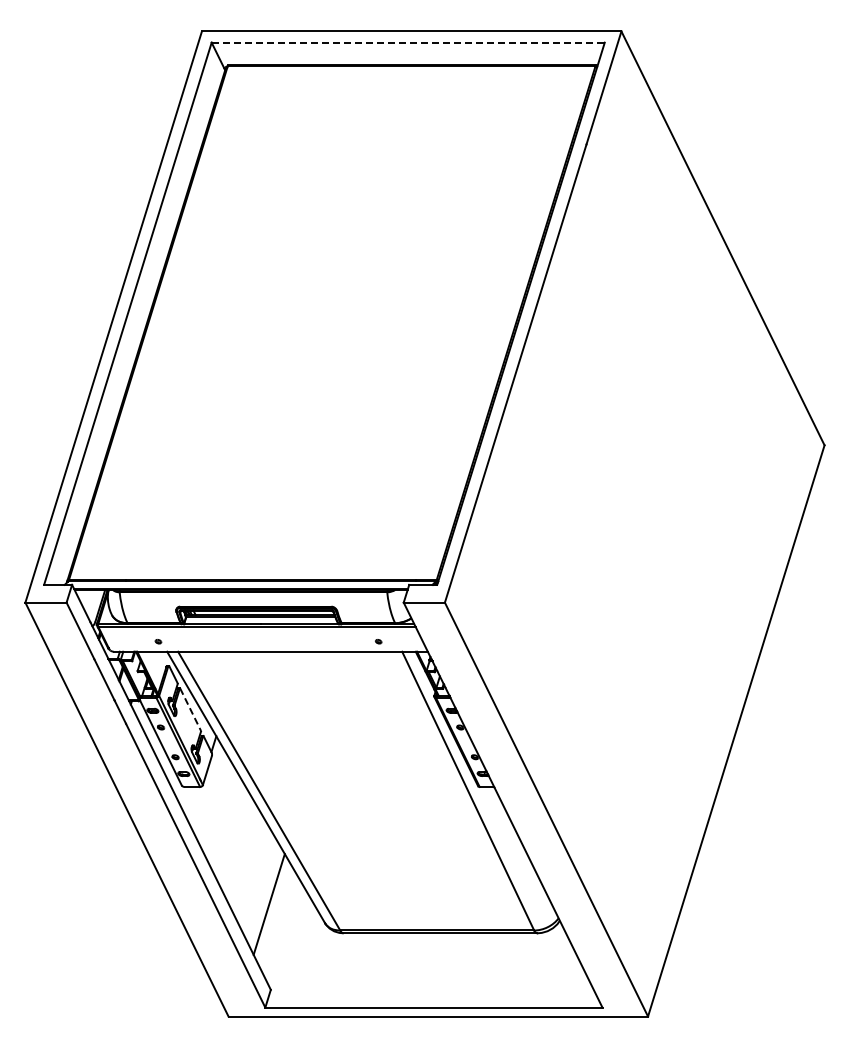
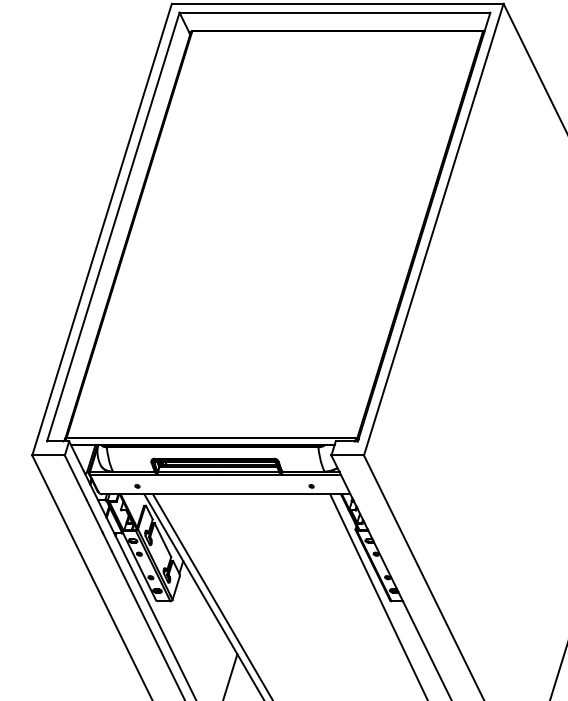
line: (408, 42) -> (335, 12), dashed -> solid
line: (190, 709) -> (162, 539), dashed -> solid

